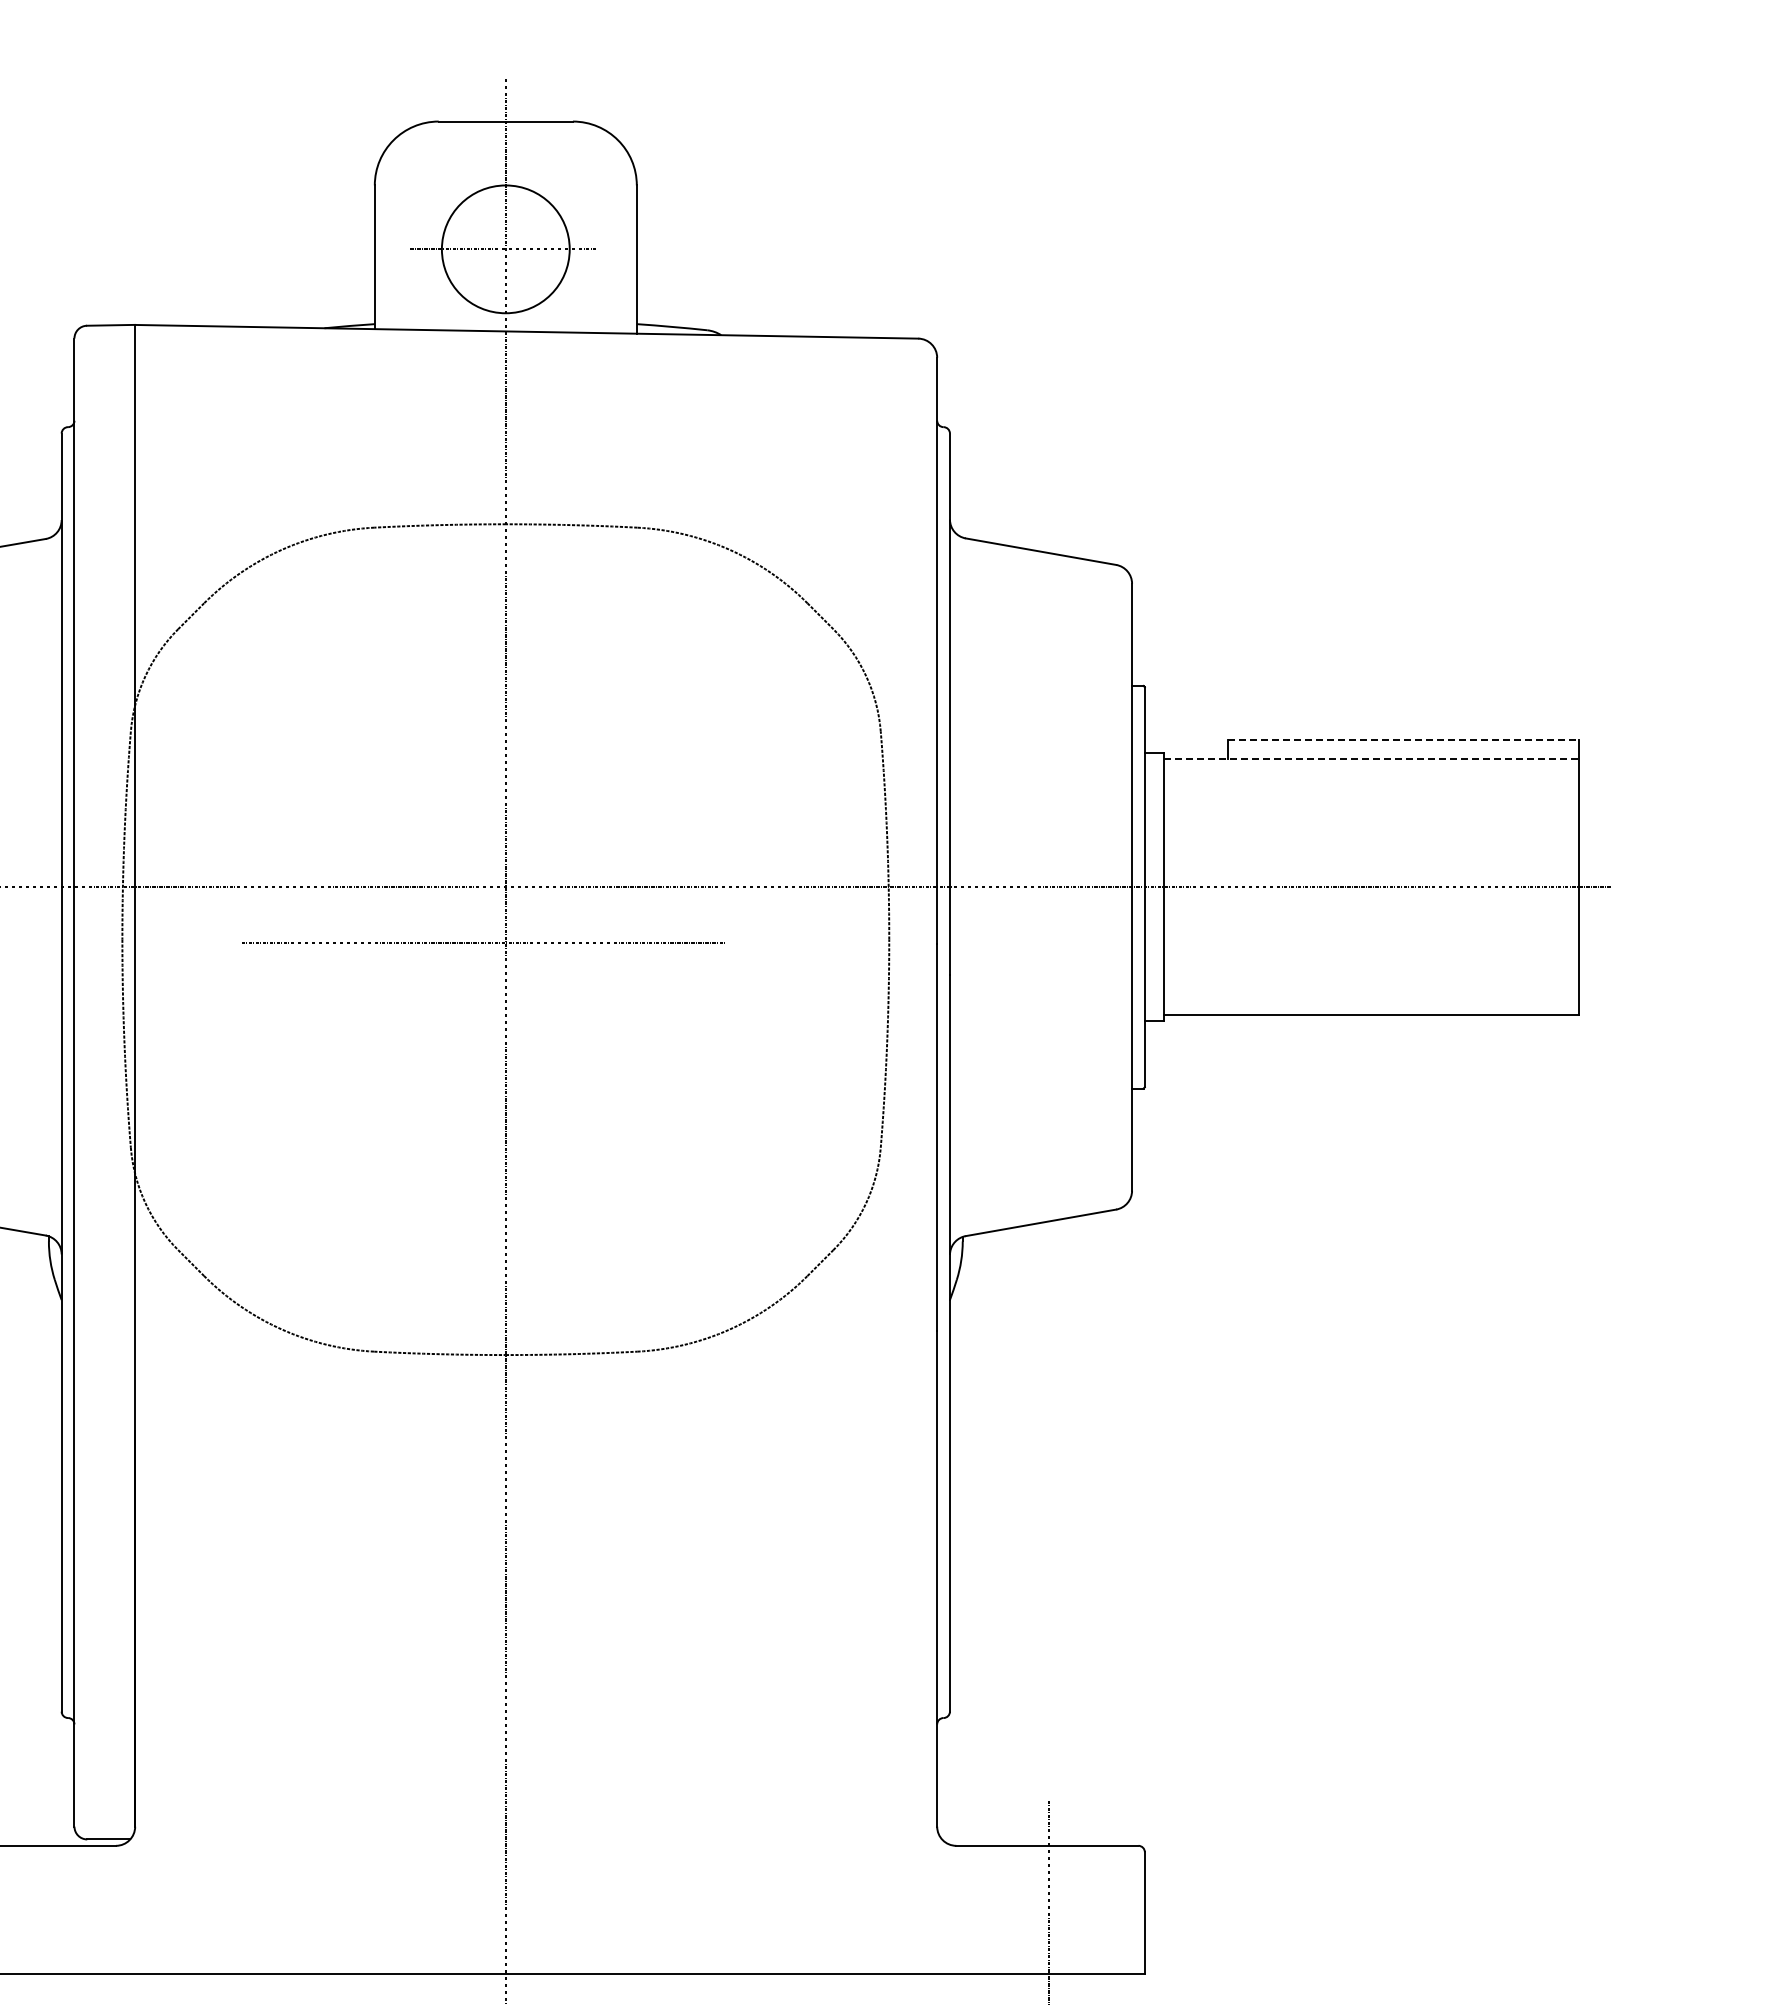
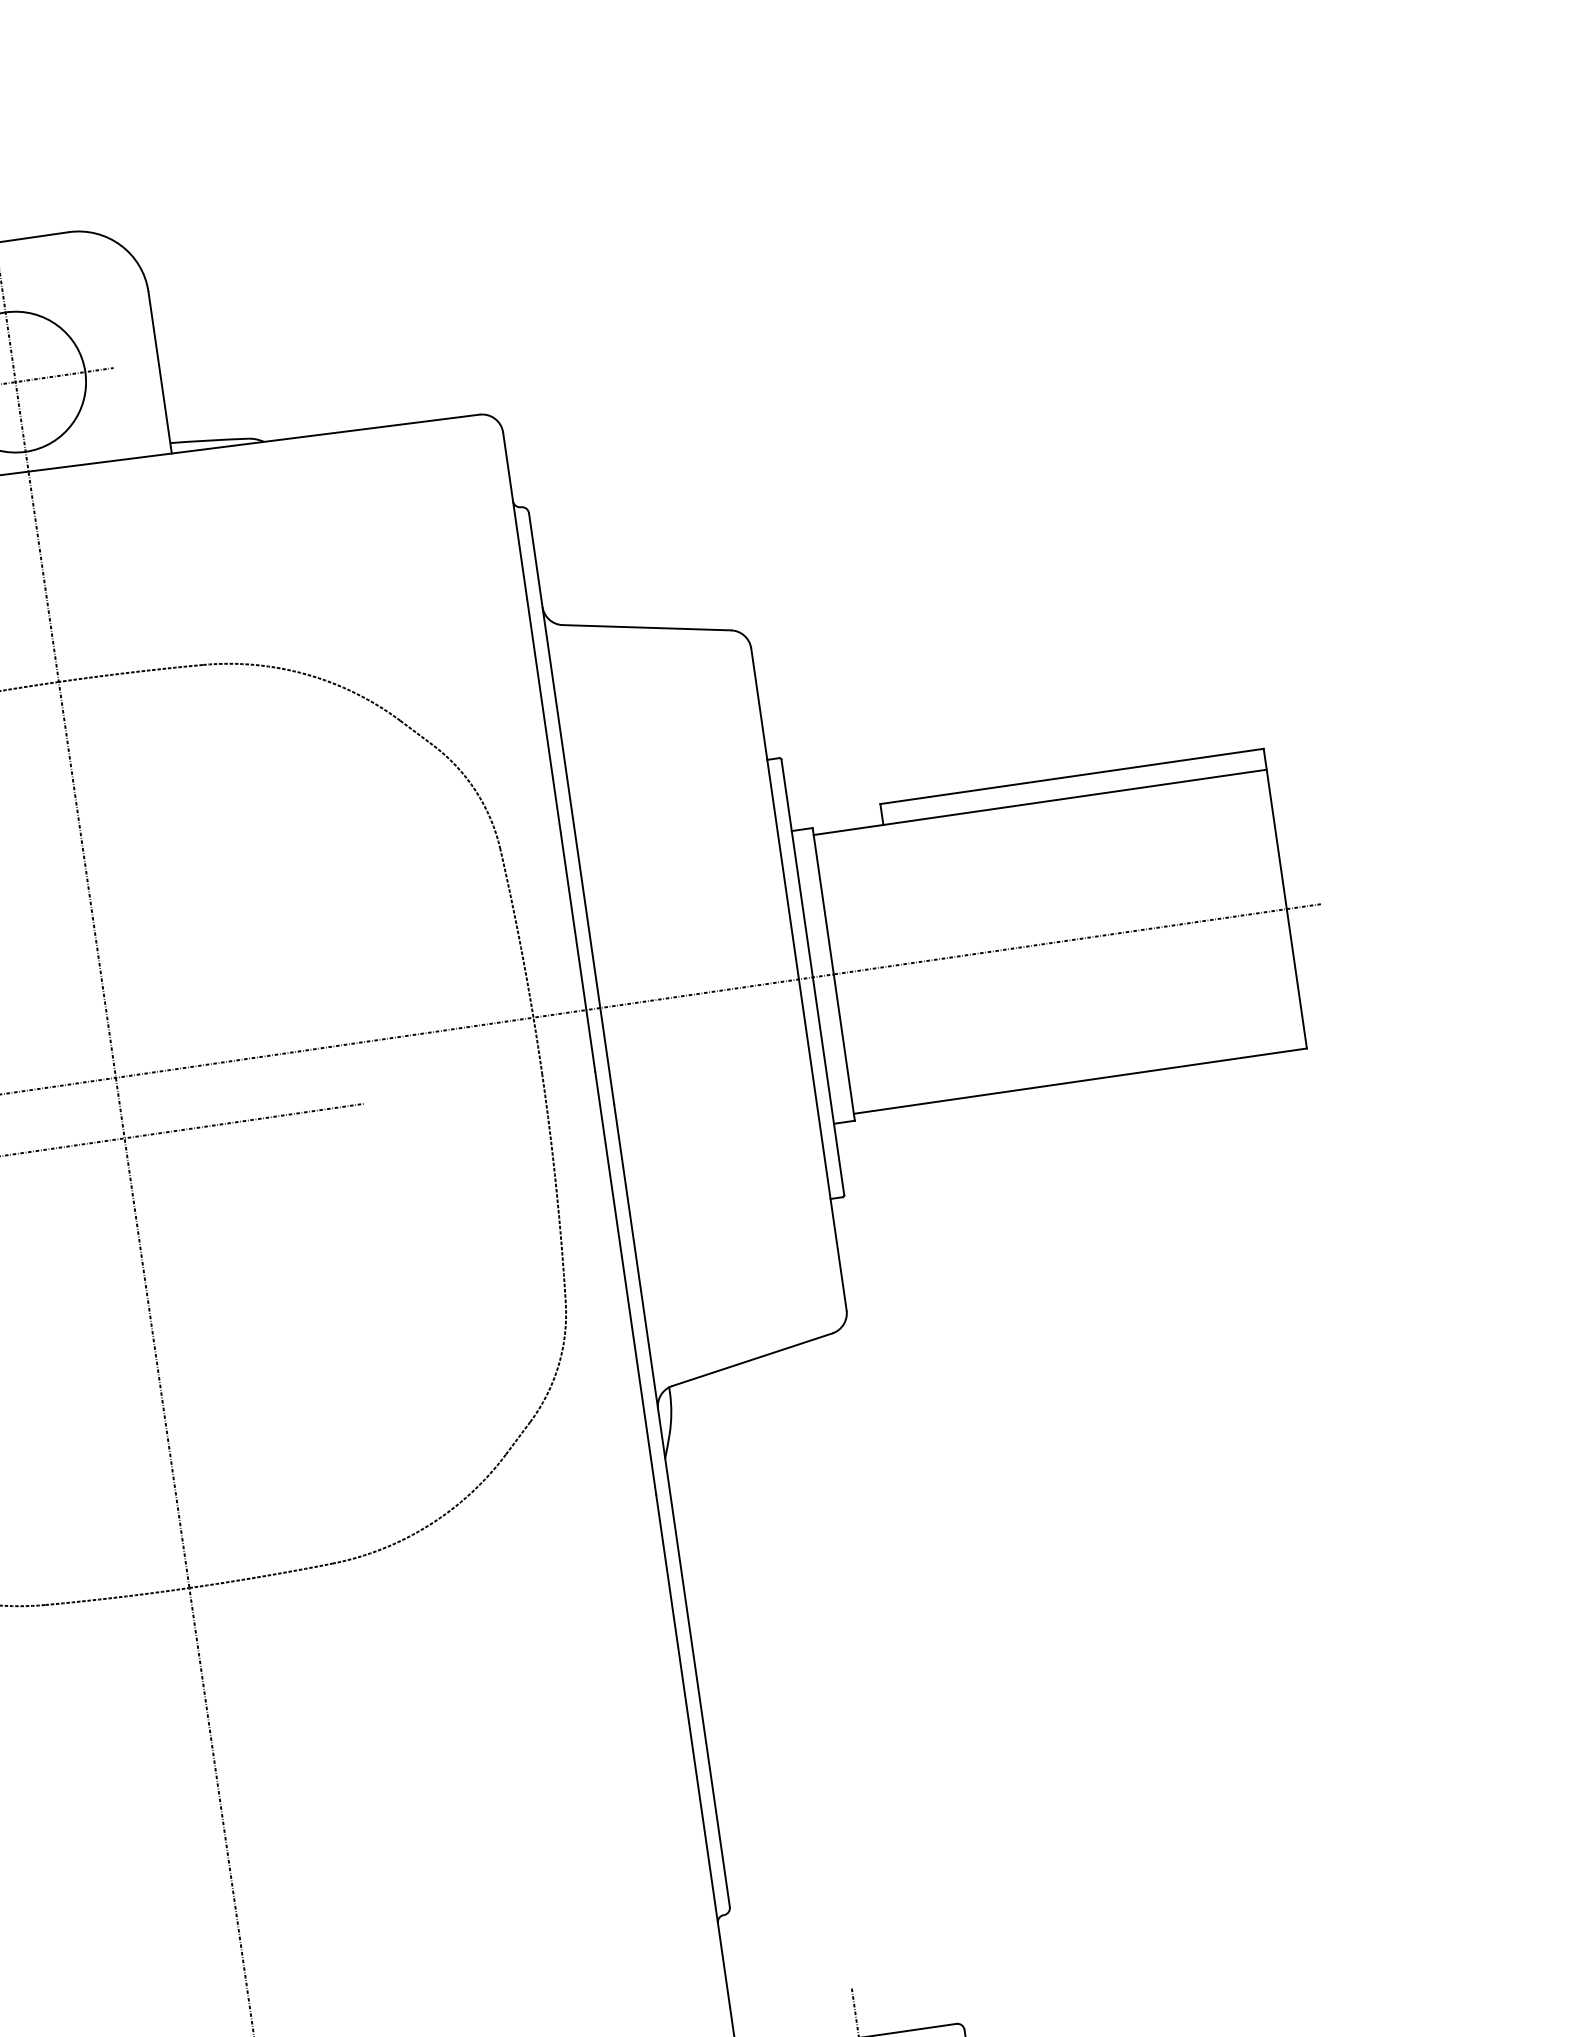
line: (1403, 740) -> (1071, 776), dashed -> solid
line: (1371, 759) -> (1039, 802), dashed -> solid

